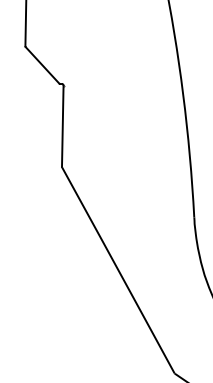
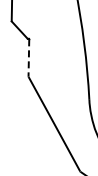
line: (61, 127) -> (28, 58), solid -> dashed

